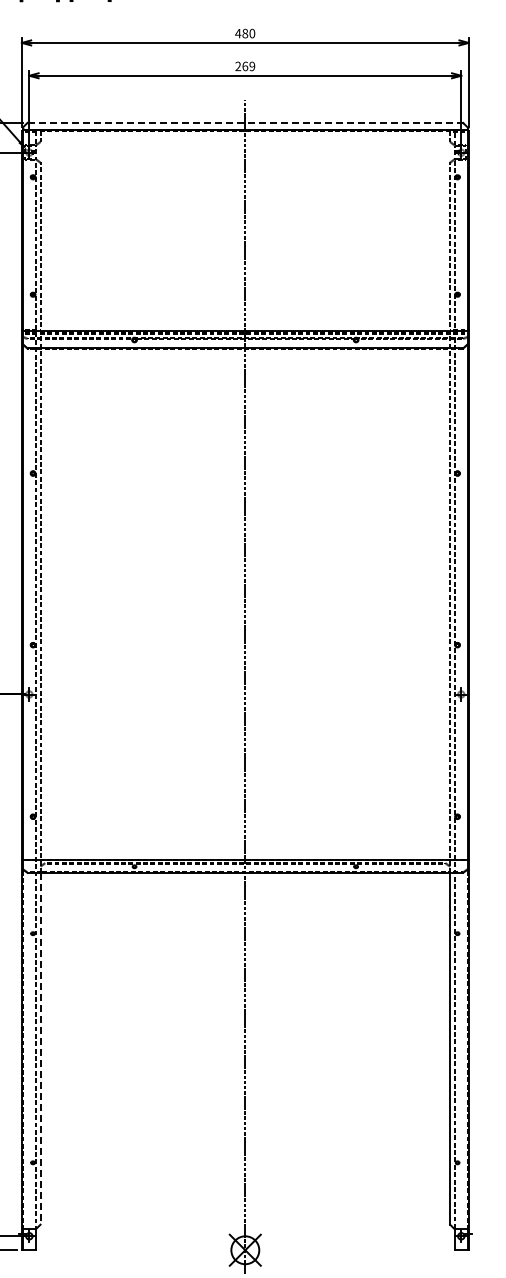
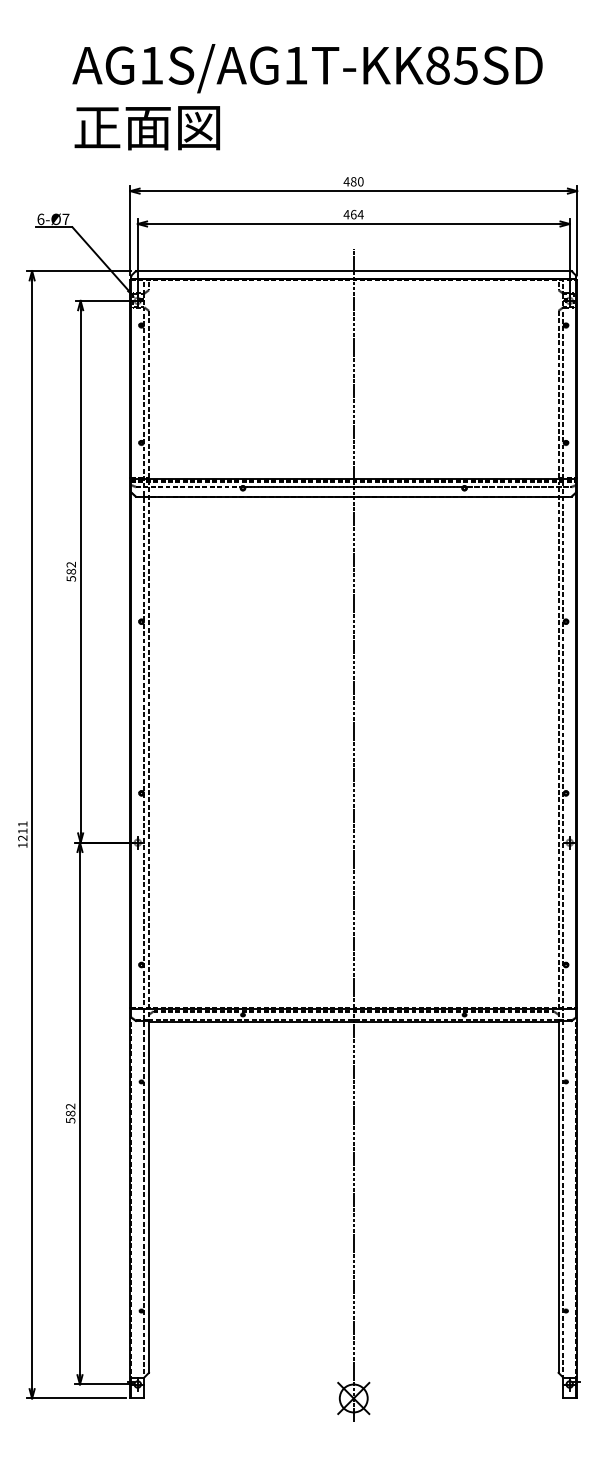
text: (245, 66) -> (353, 214), 269 -> 464
line: (245, 123) -> (353, 271), dashed -> solid
line: (40, 1049) -> (148, 1197), dashed -> solid

